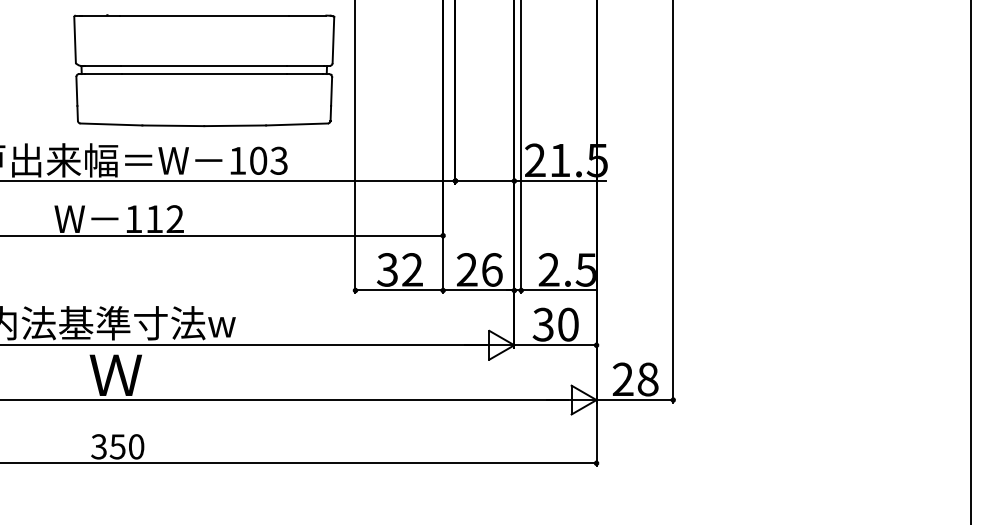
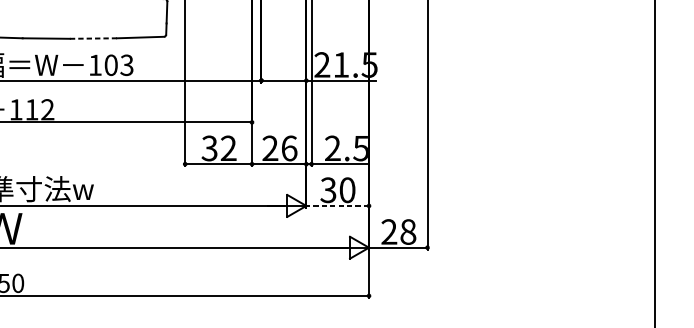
line: (235, 125) -> (93, 38), solid -> dashed
line: (554, 345) -> (336, 206), solid -> dashed

